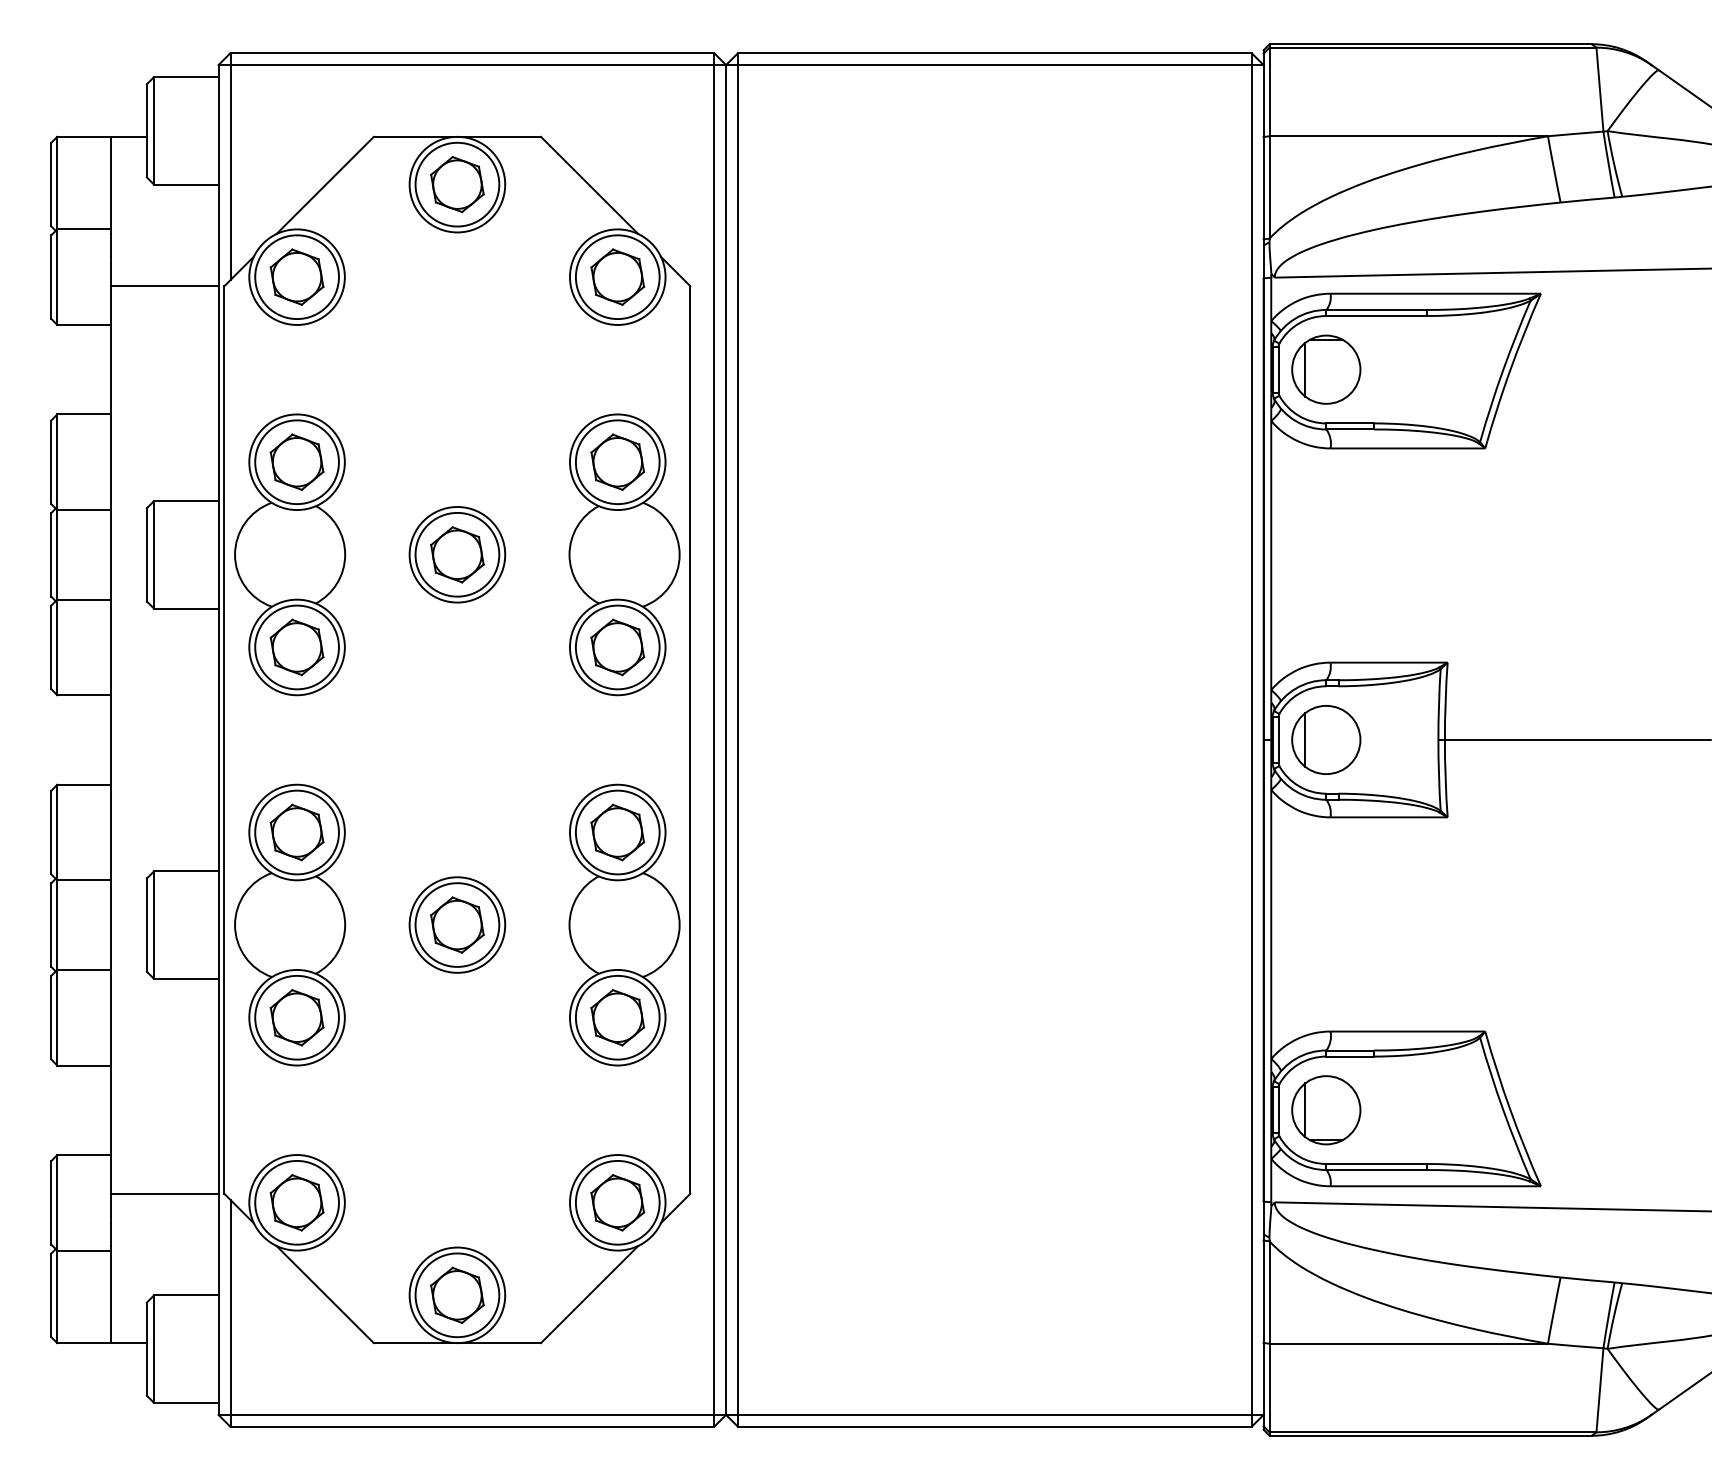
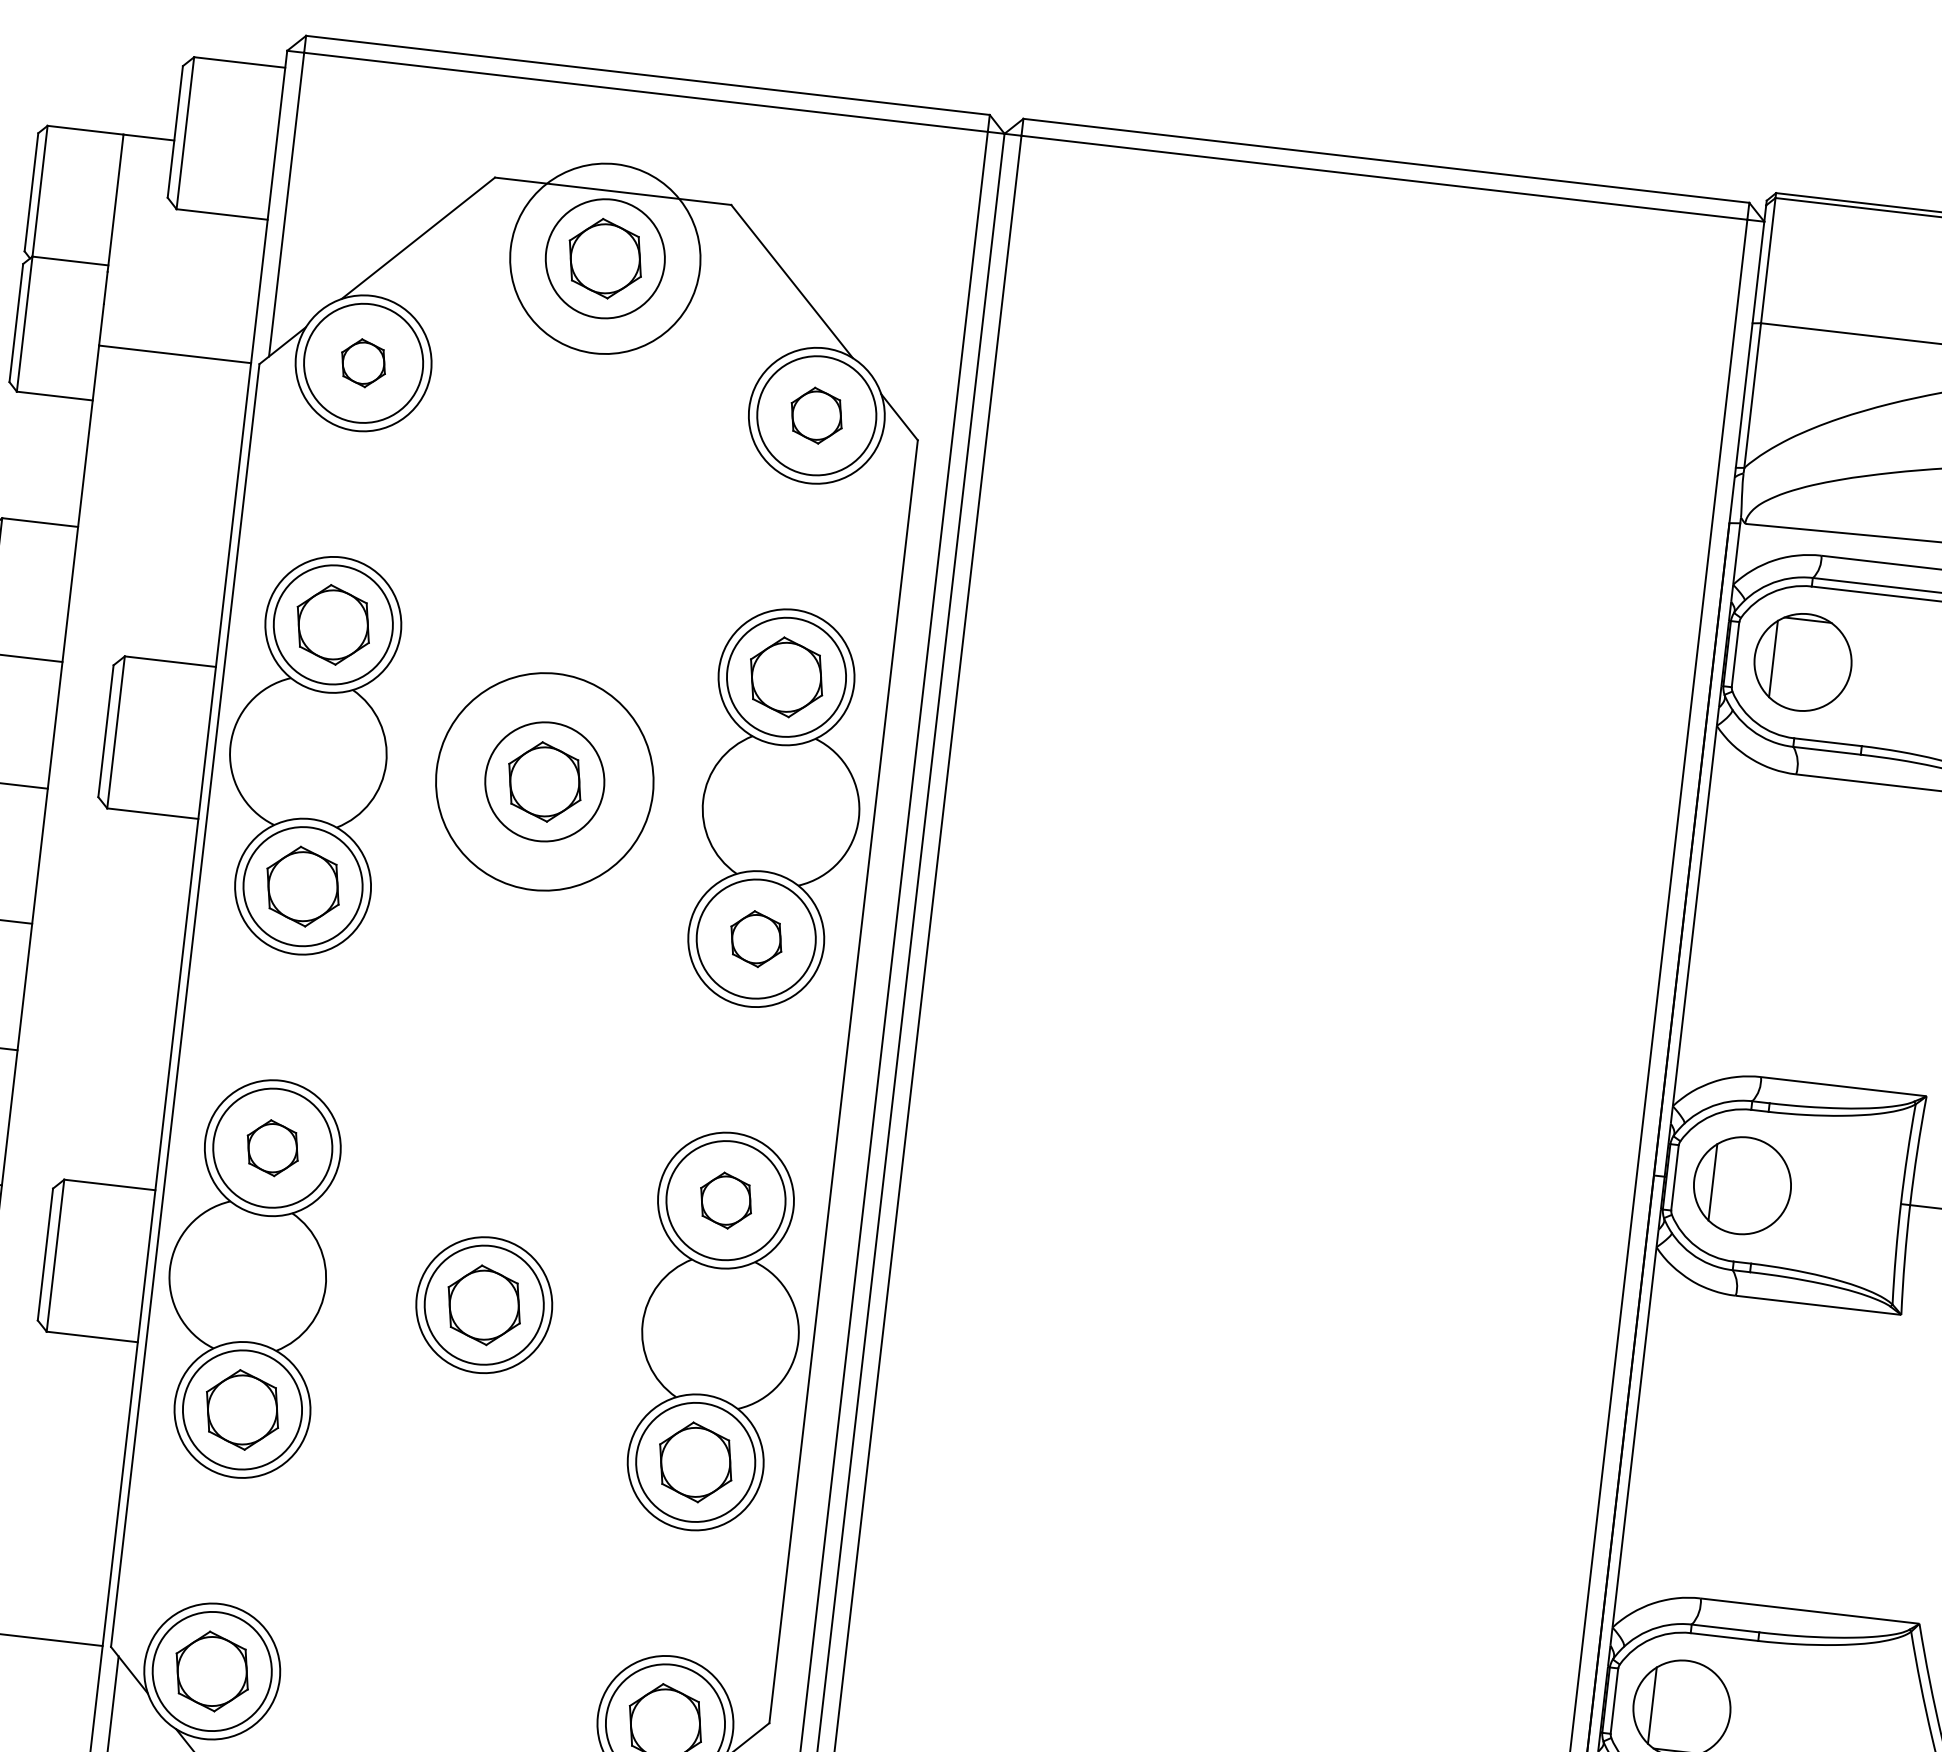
circle: (457, 184) -> (605, 258), size x1.4
part: (296, 276) -> (362, 362), size x0.6
part: (617, 276) -> (816, 414), size x0.7
circle: (457, 554) -> (544, 781), size x1.6
part: (617, 647) -> (755, 939), size x0.7
part: (296, 832) -> (271, 1148), size x0.7
part: (617, 832) -> (725, 1200), size x0.7

